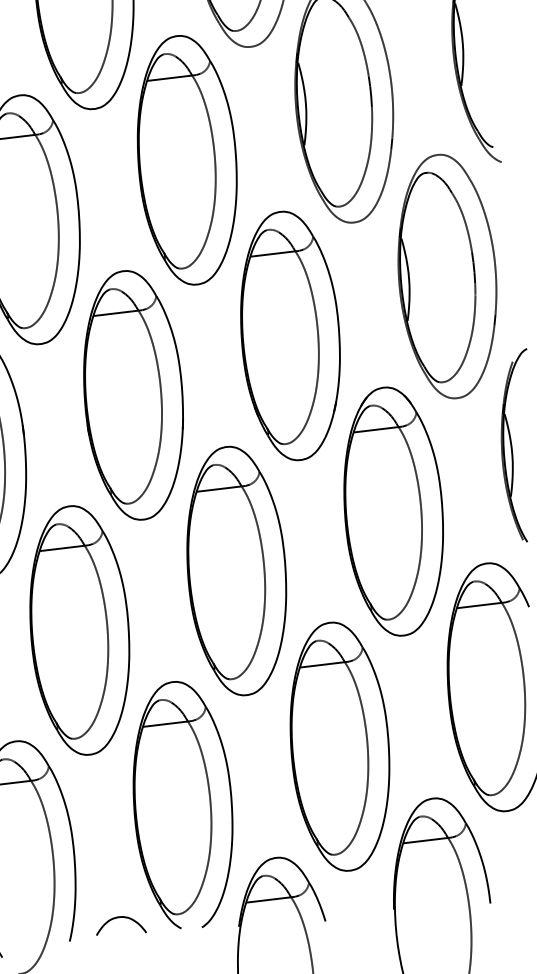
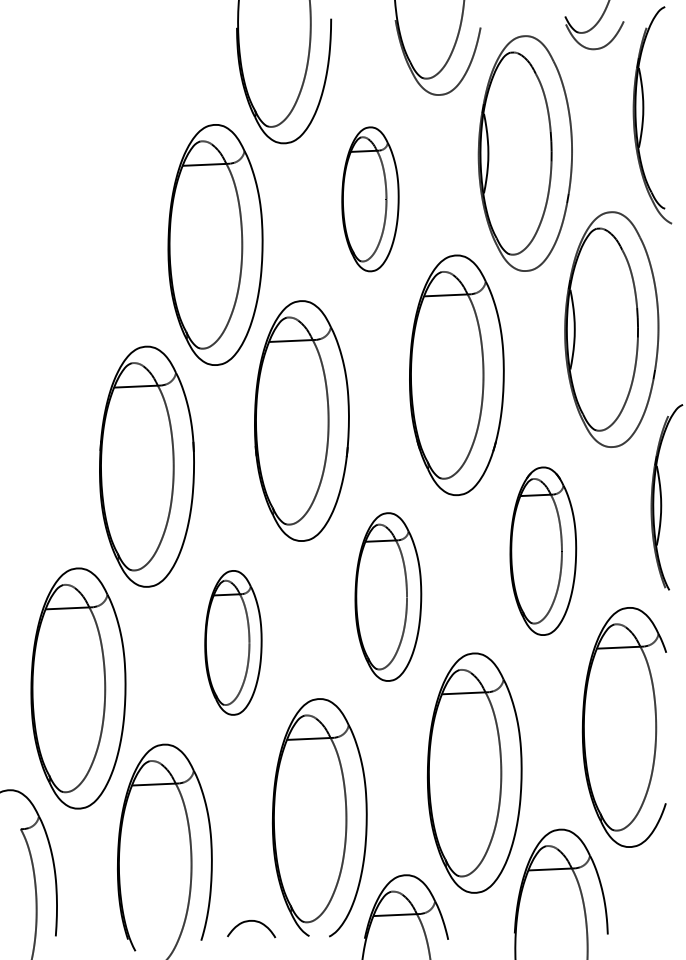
part: (187, 160) -> (370, 199), size x0.6
part: (393, 510) -> (543, 550), size x0.7
part: (236, 570) -> (388, 596), size x0.7
part: (79, 630) -> (233, 642), size x0.6

